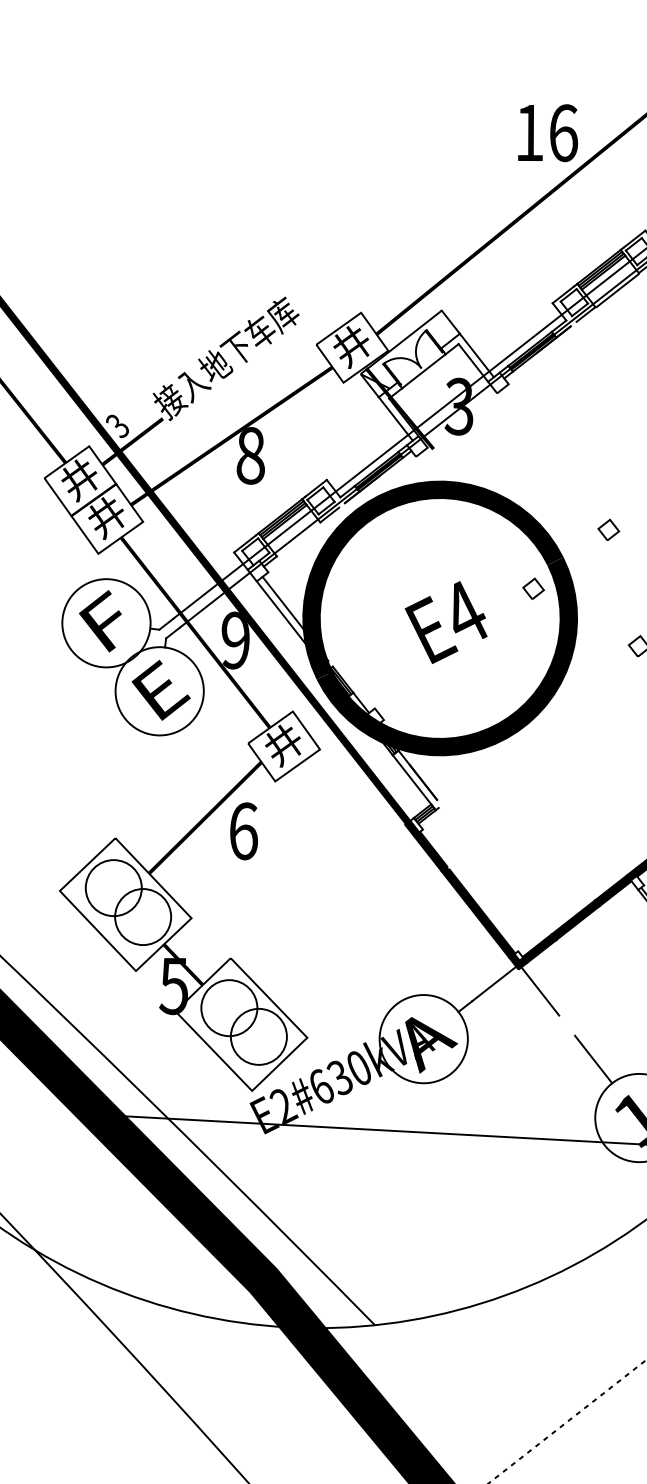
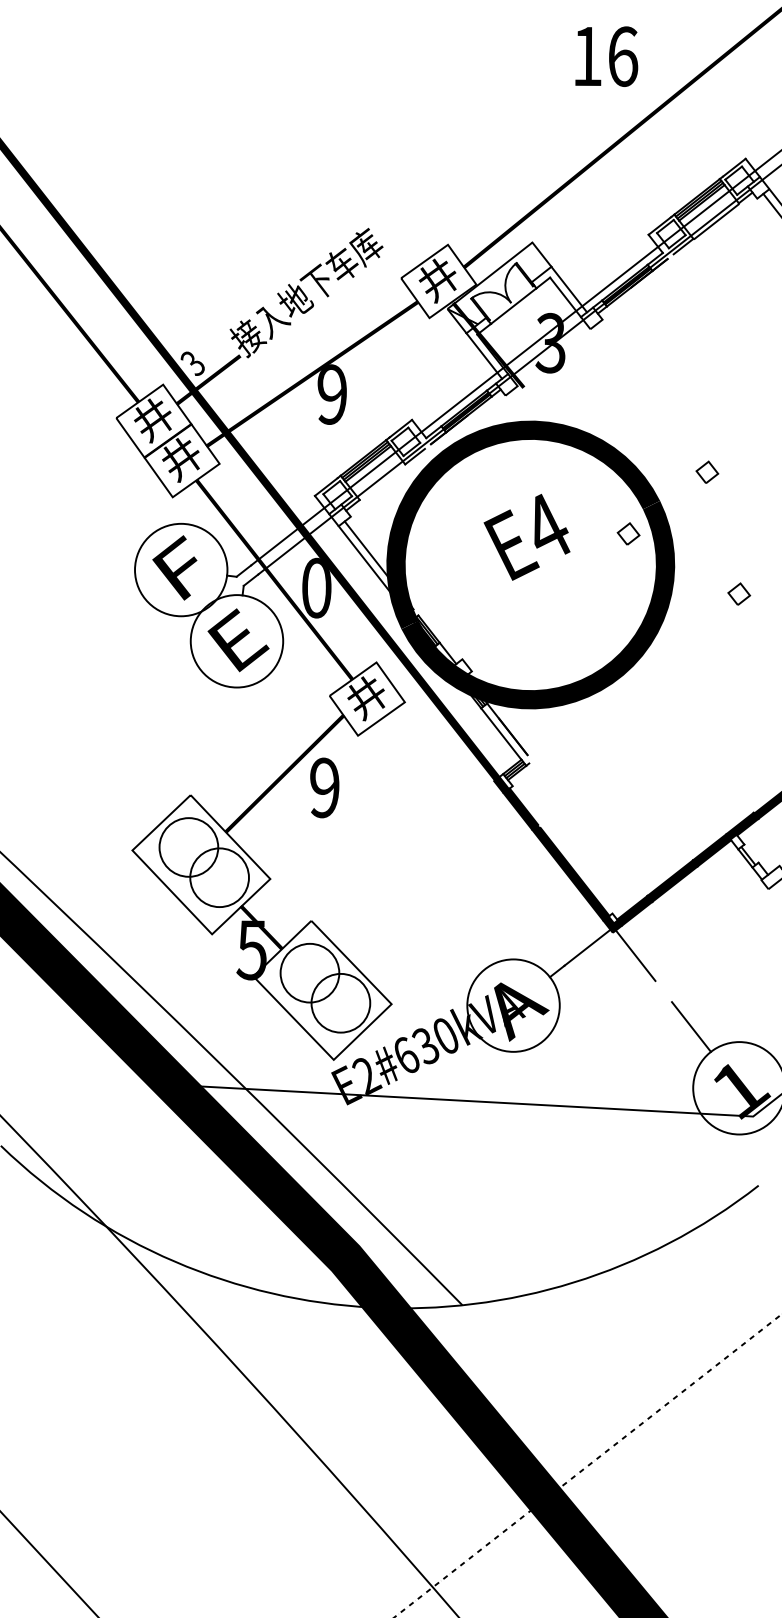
text: (547, 132) -> (606, 56), moved
text: (250, 455) -> (332, 394), 8 -> 9
text: (445, 622) -> (526, 537), moved
text: (235, 639) -> (316, 587), 9 -> 0
text: (243, 830) -> (324, 787), 6 -> 9

